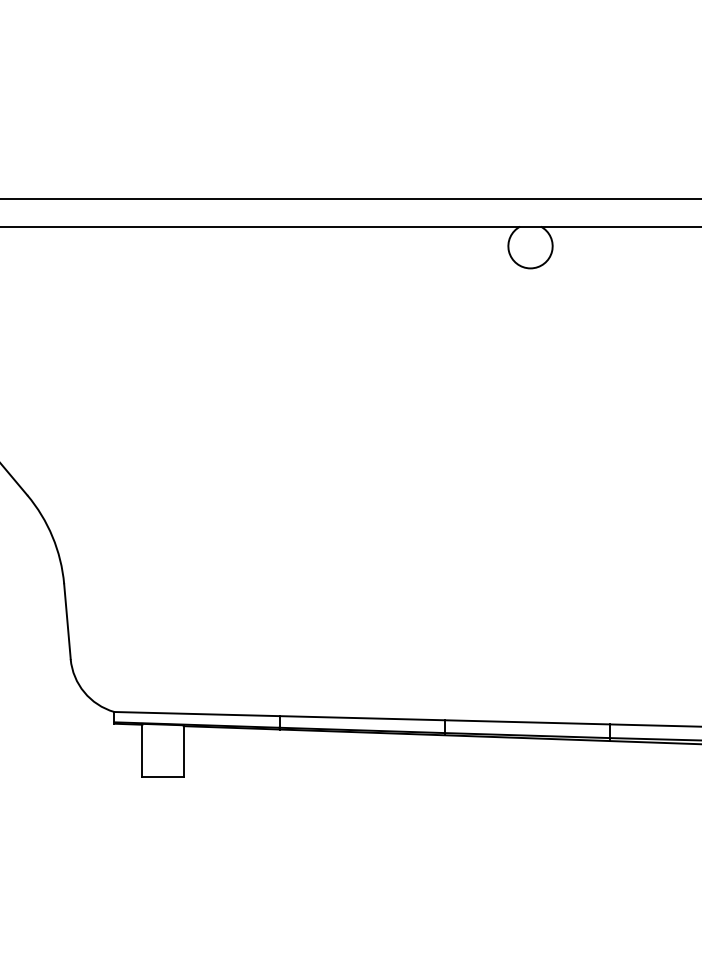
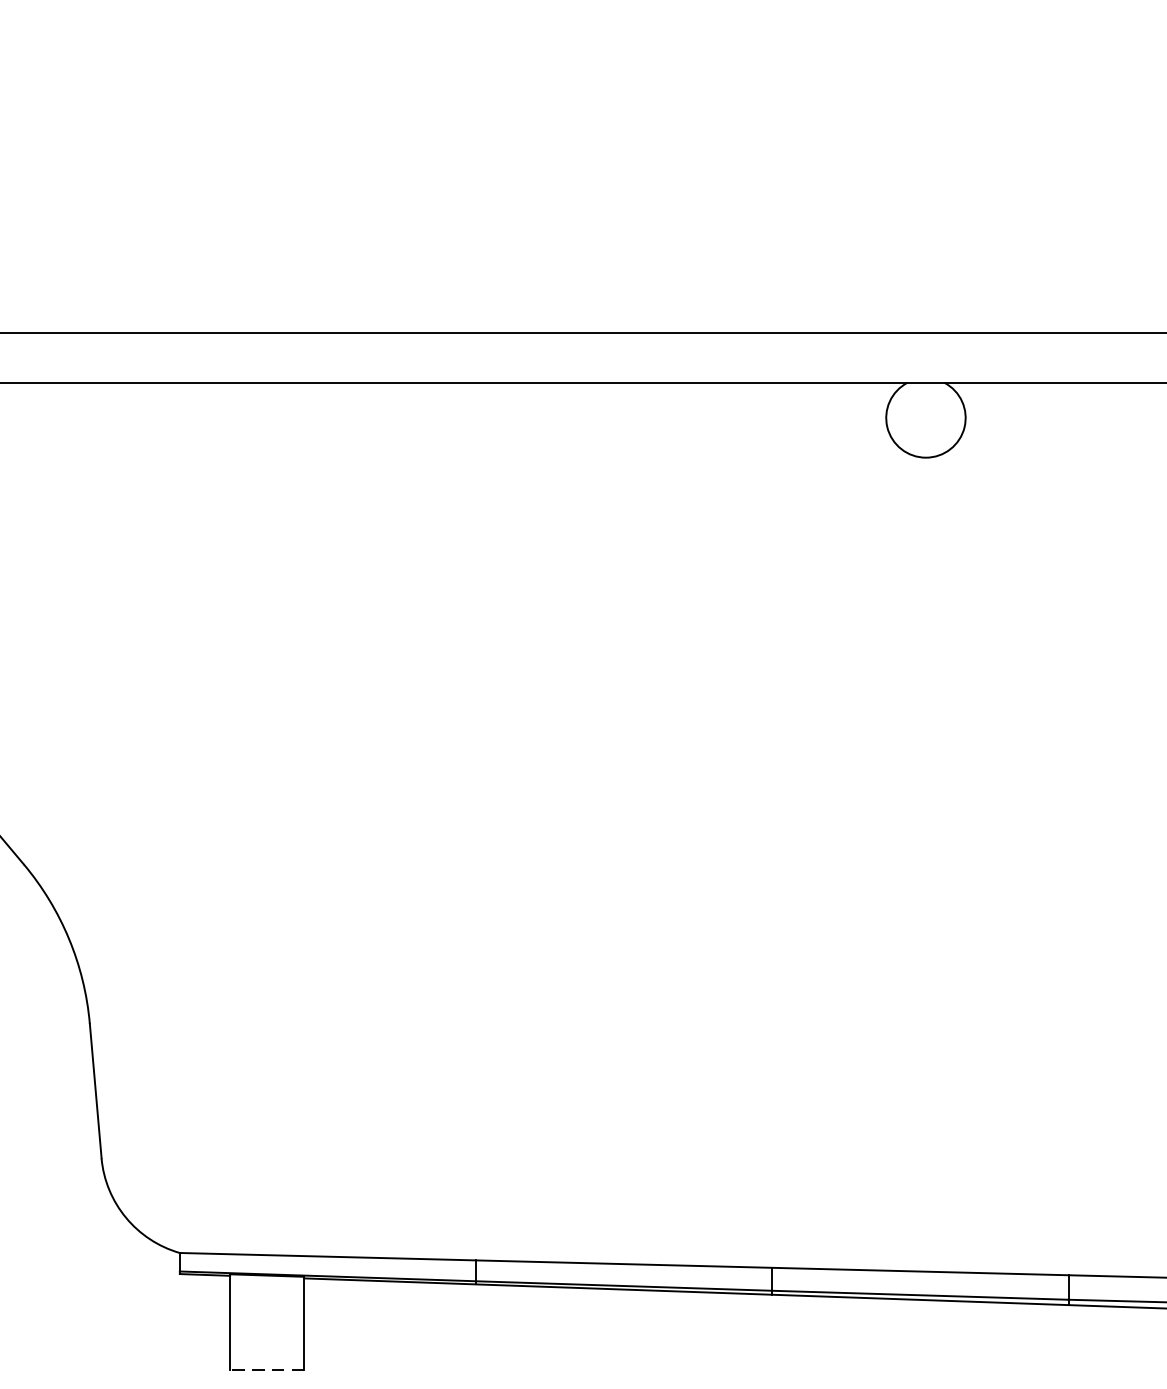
line: (163, 777) -> (267, 1370), solid -> dashed

